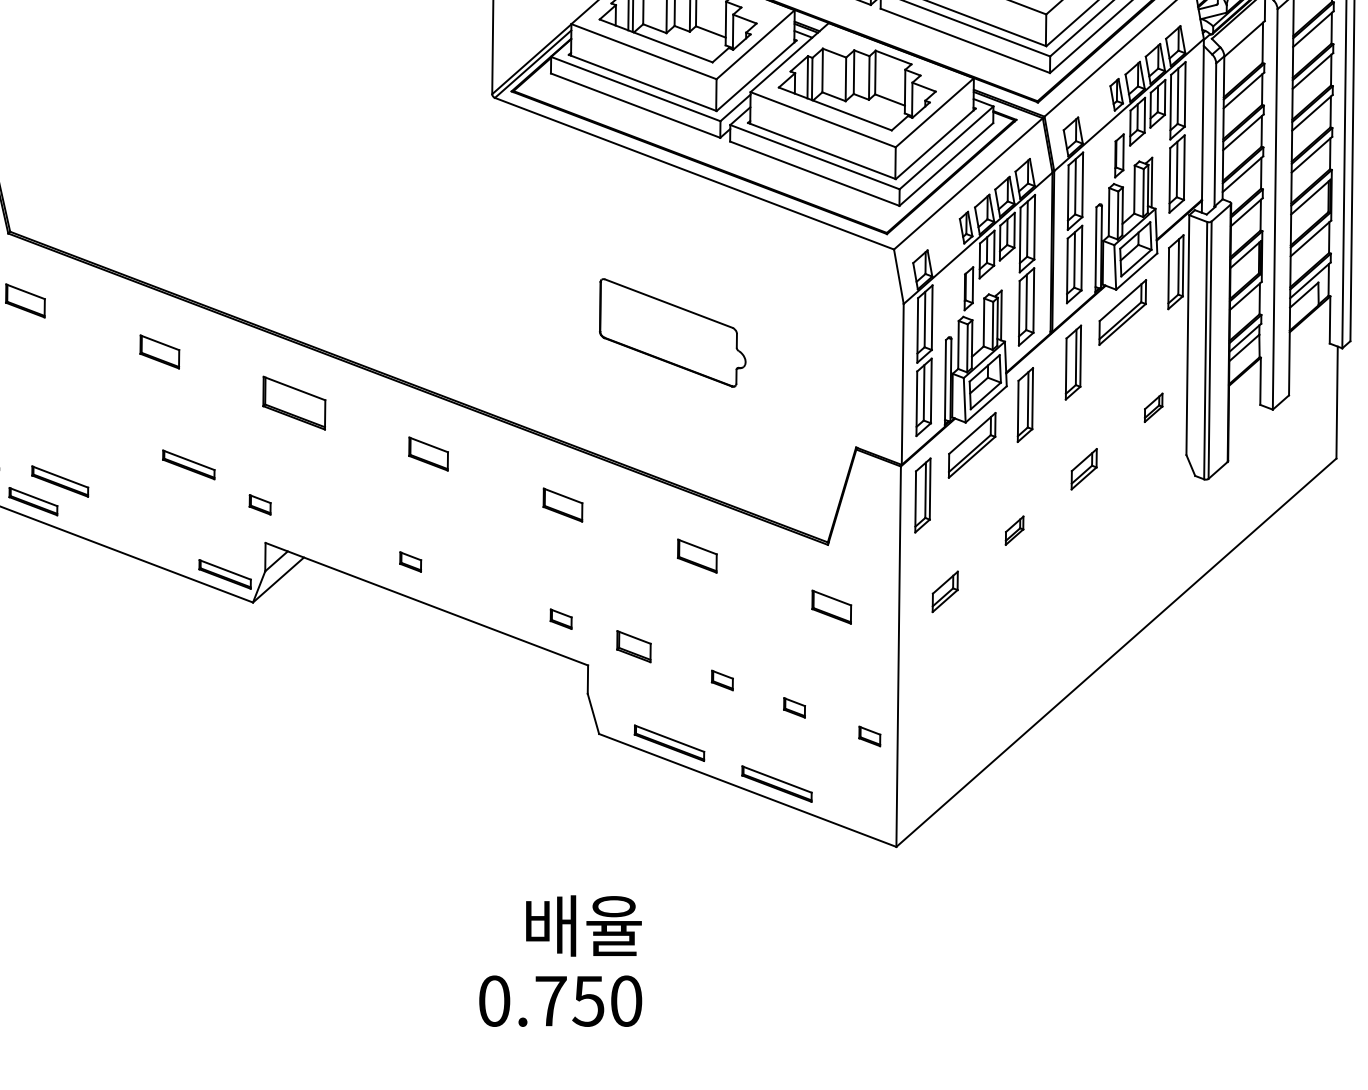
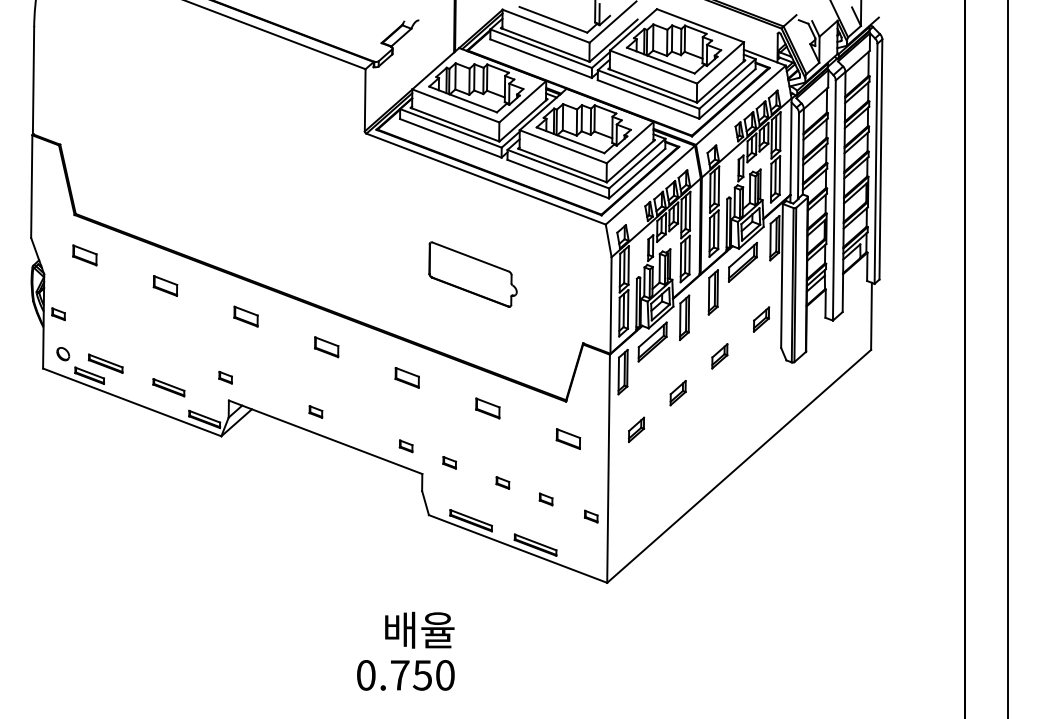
part: (293, 402) -> (245, 316), size x0.62
part: (1153, 407) -> (761, 319), size x1.43
part: (188, 464) -> (168, 387), moved
part: (1013, 531) -> (677, 393), size x1.43
part: (633, 646) -> (449, 462), size x0.62

